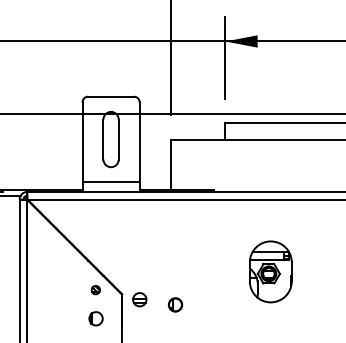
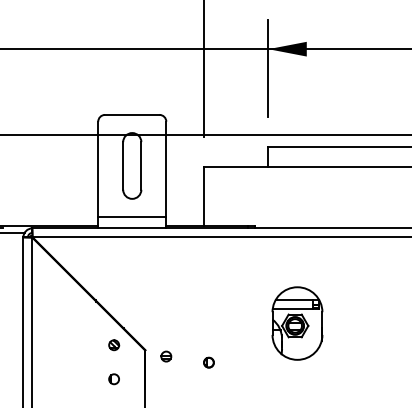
part: (270, 271) -> (297, 323), moved
part: (139, 299) -> (166, 356), size x0.62
part: (175, 304) -> (208, 362), size x0.62
part: (95, 318) -> (113, 379), size x0.62

